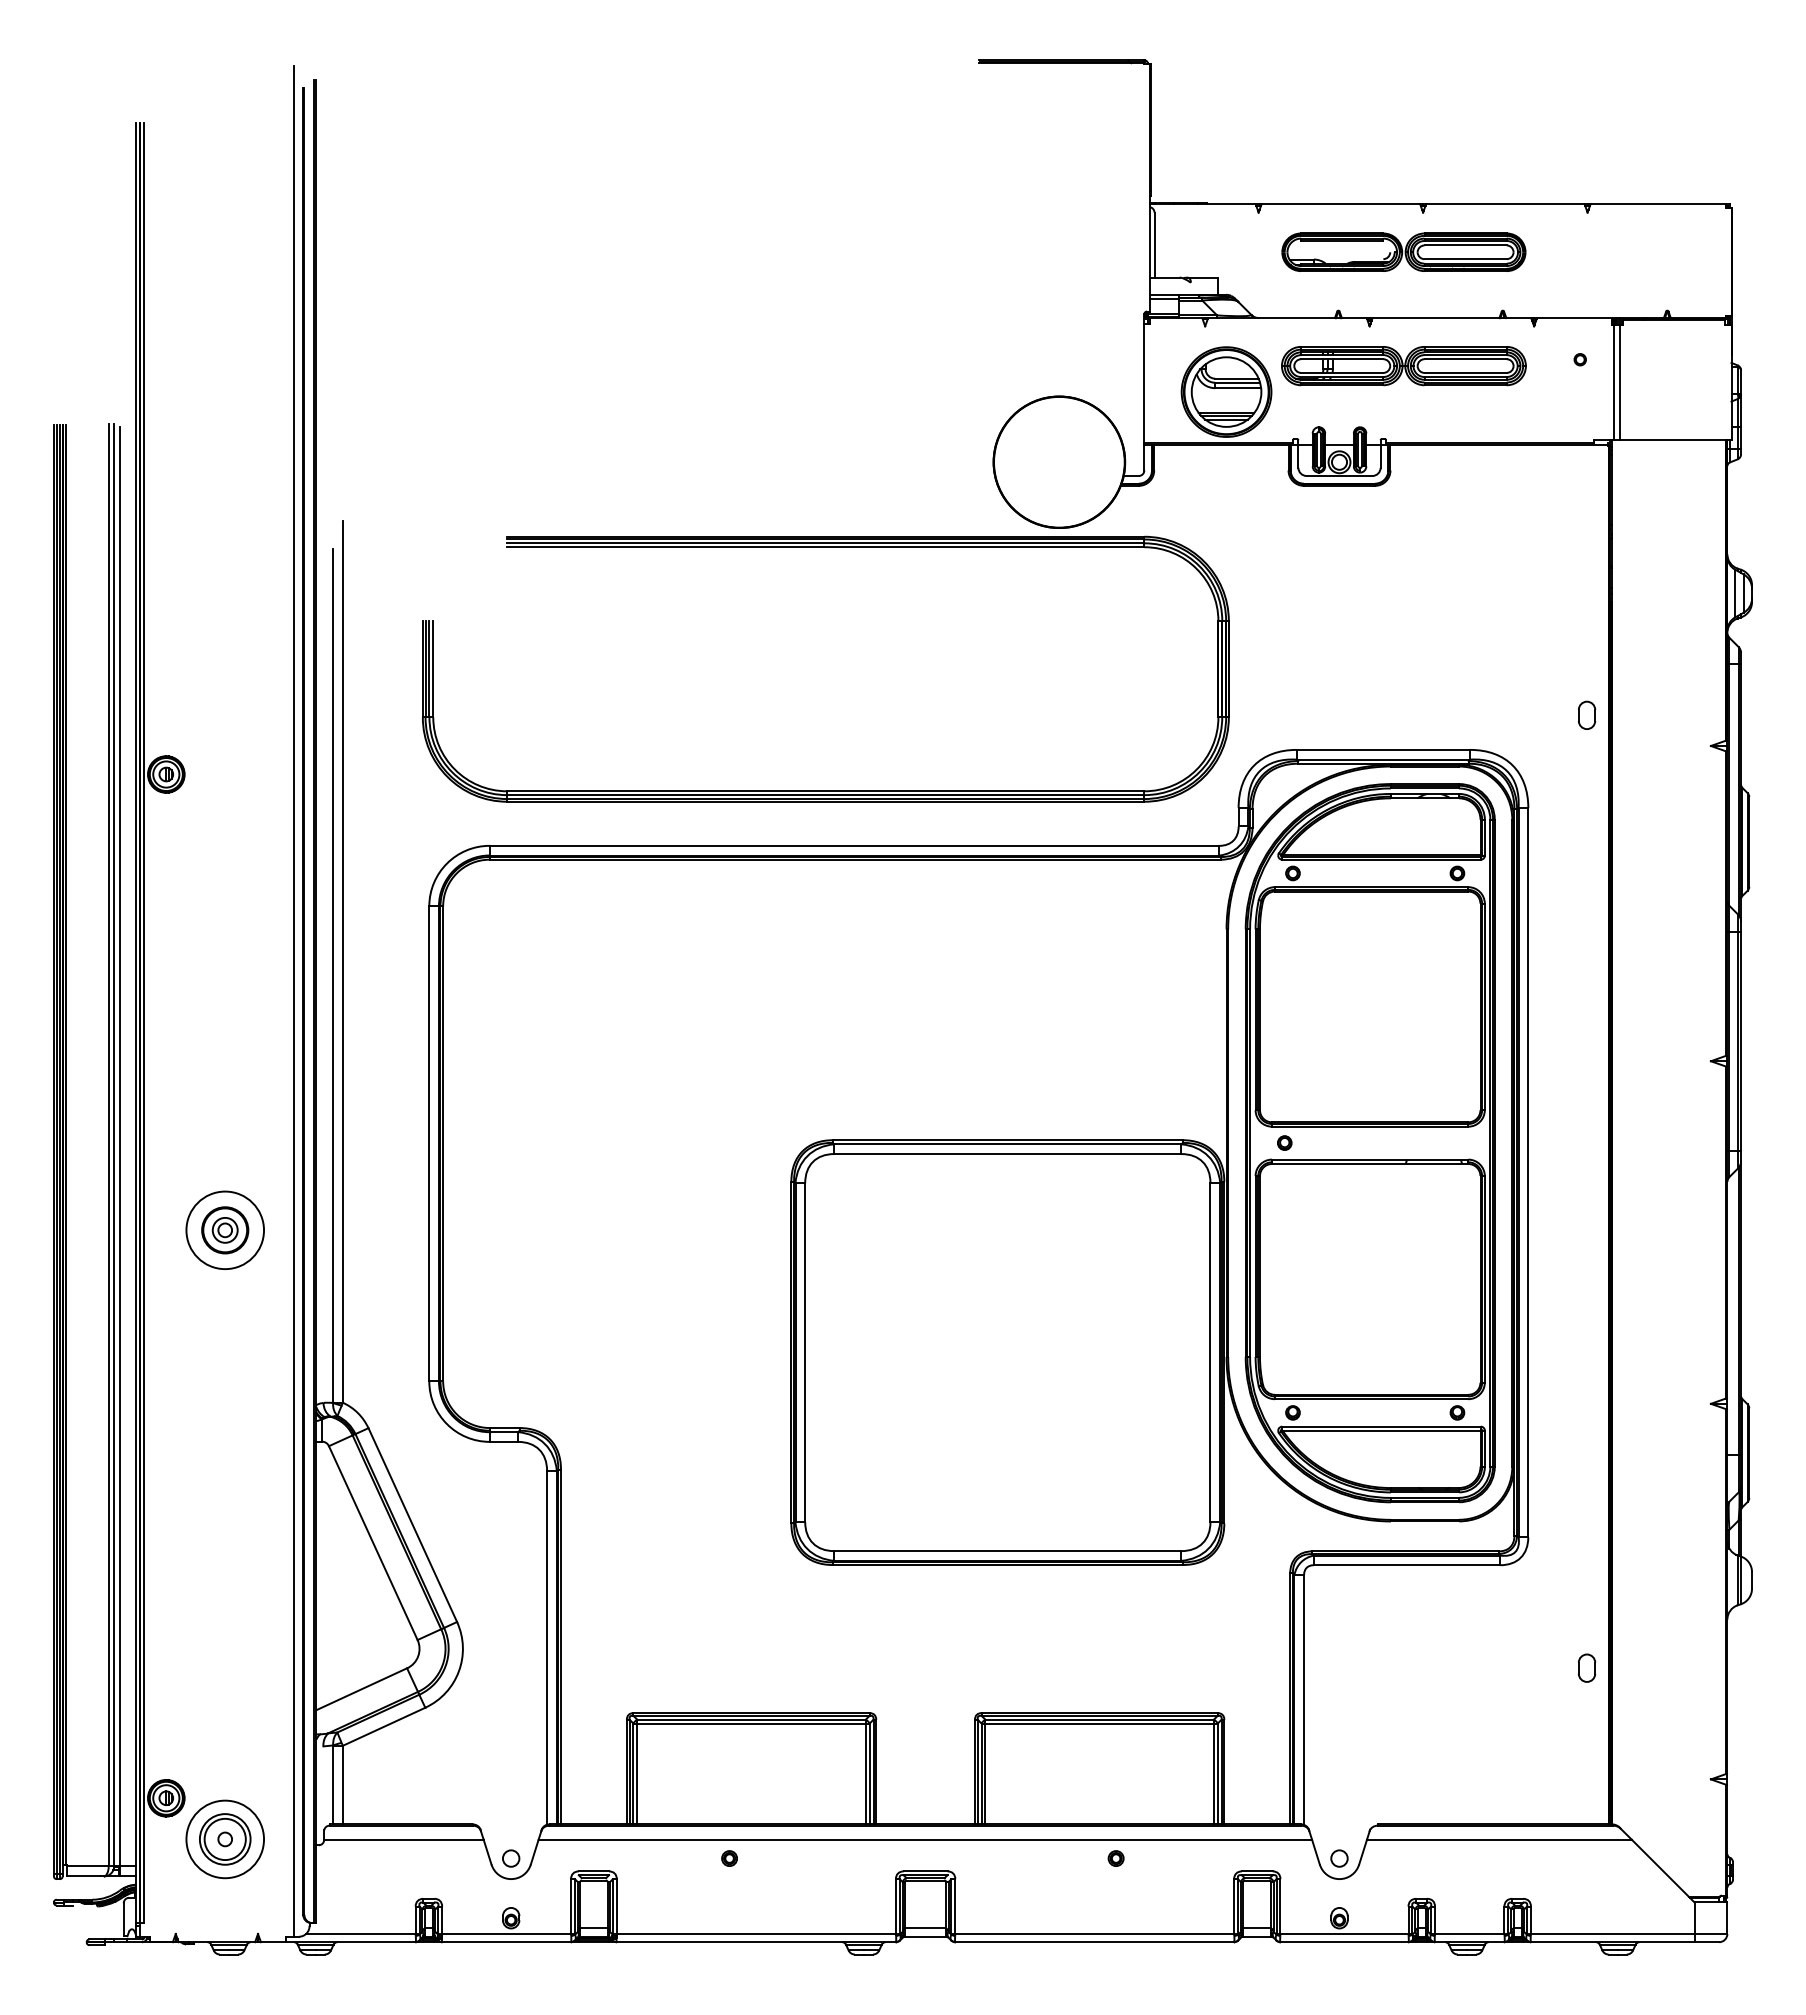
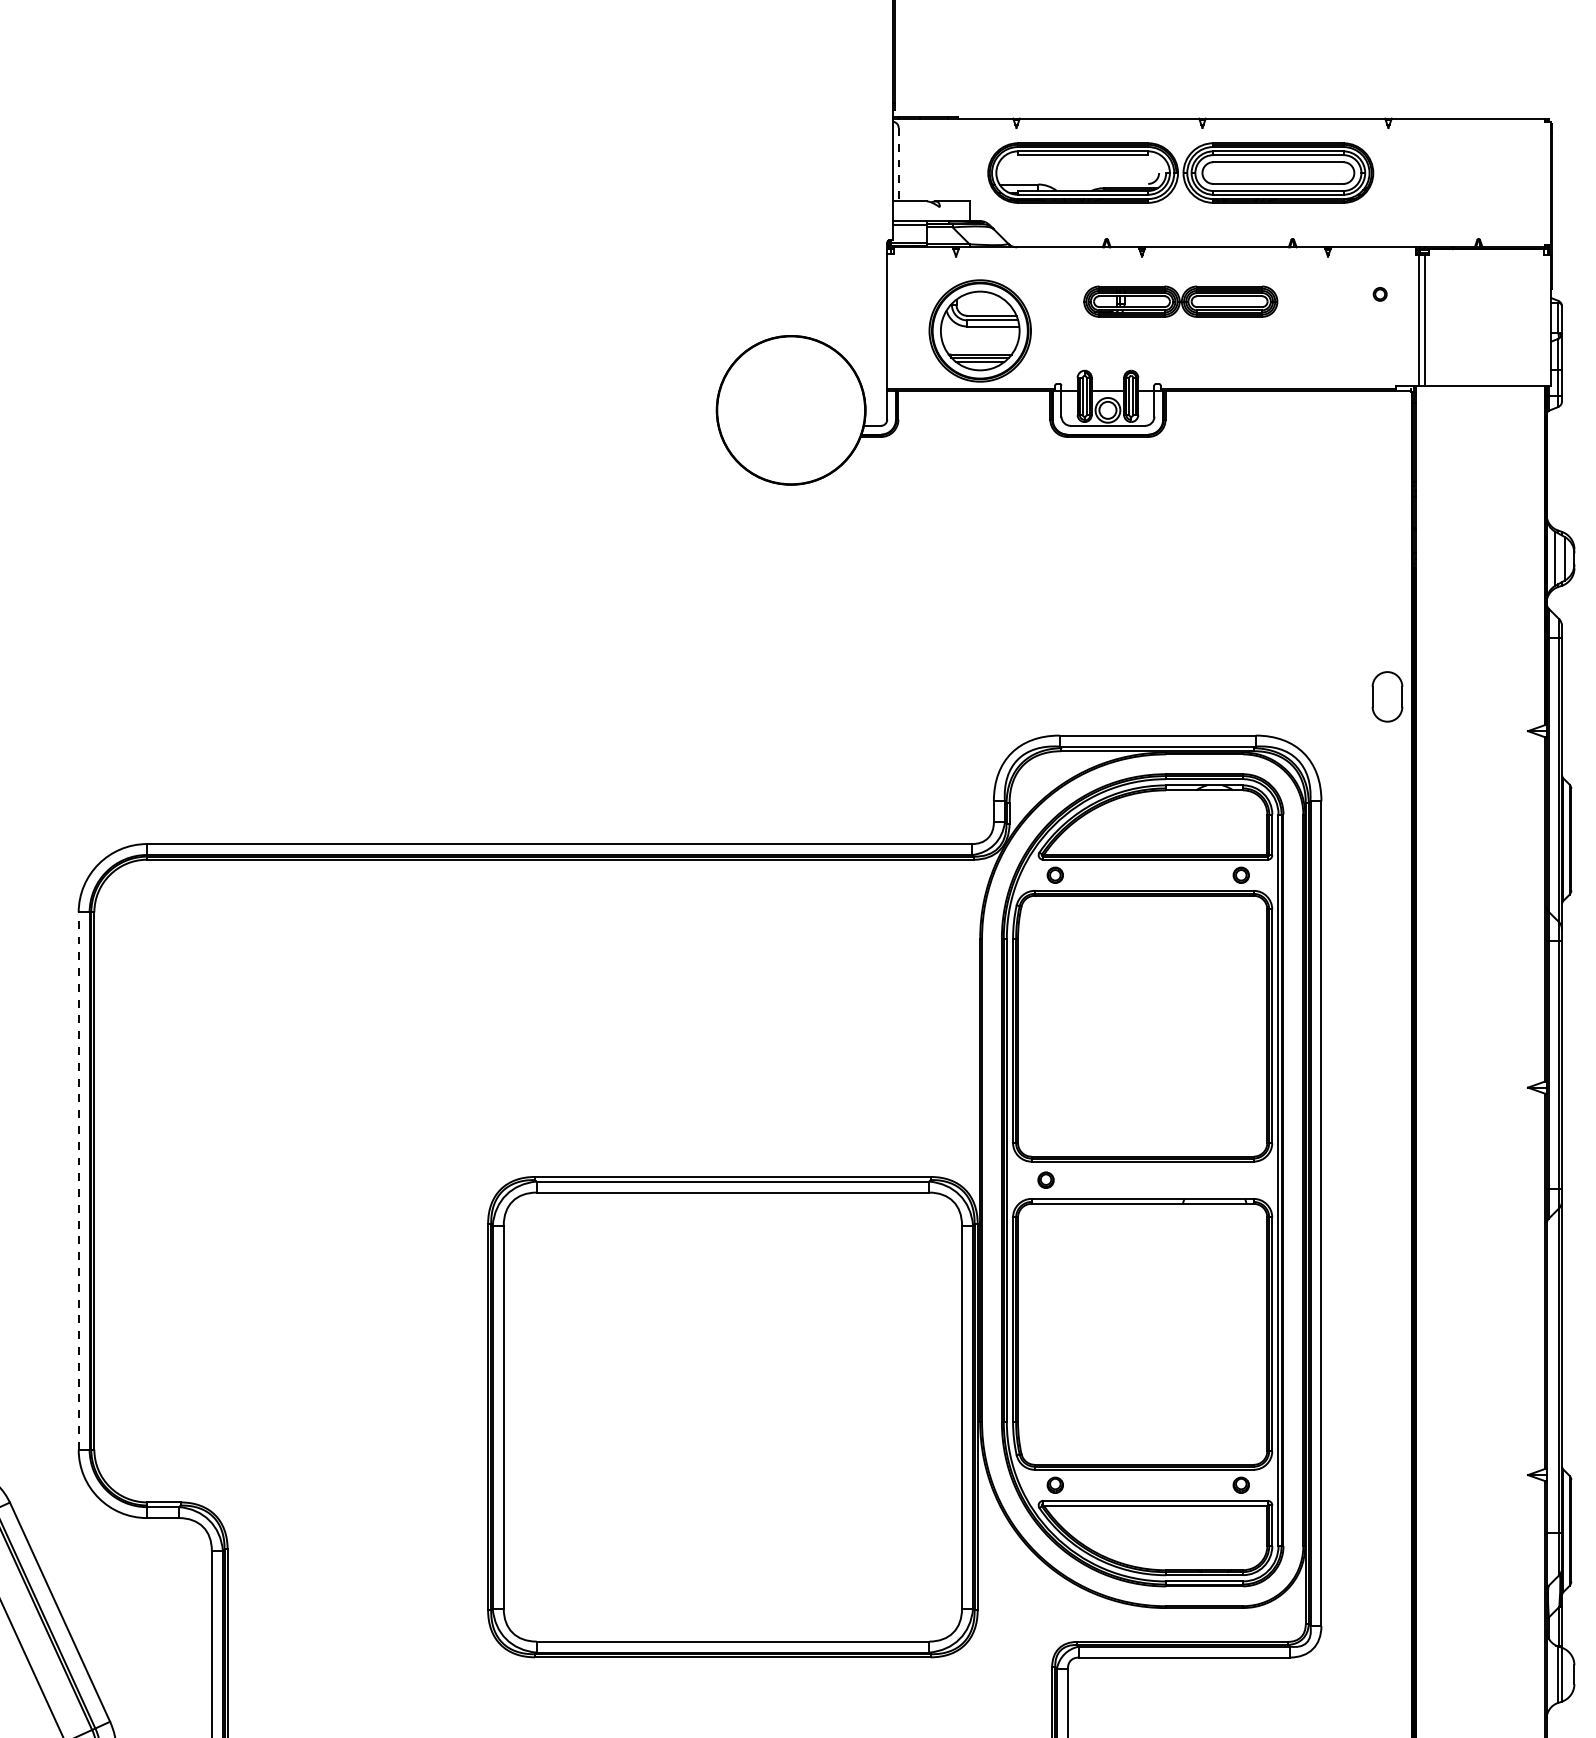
line: (1154, 245) -> (898, 165), solid -> dashed
part: (1403, 251) -> (1180, 171), size x1.4
part: (1403, 366) -> (1180, 302), size x0.7
part: (825, 547) -> (526, 506), removed
part: (1587, 714) -> (1388, 695), size x1.6
line: (429, 1143) -> (78, 1180), solid -> dashed

